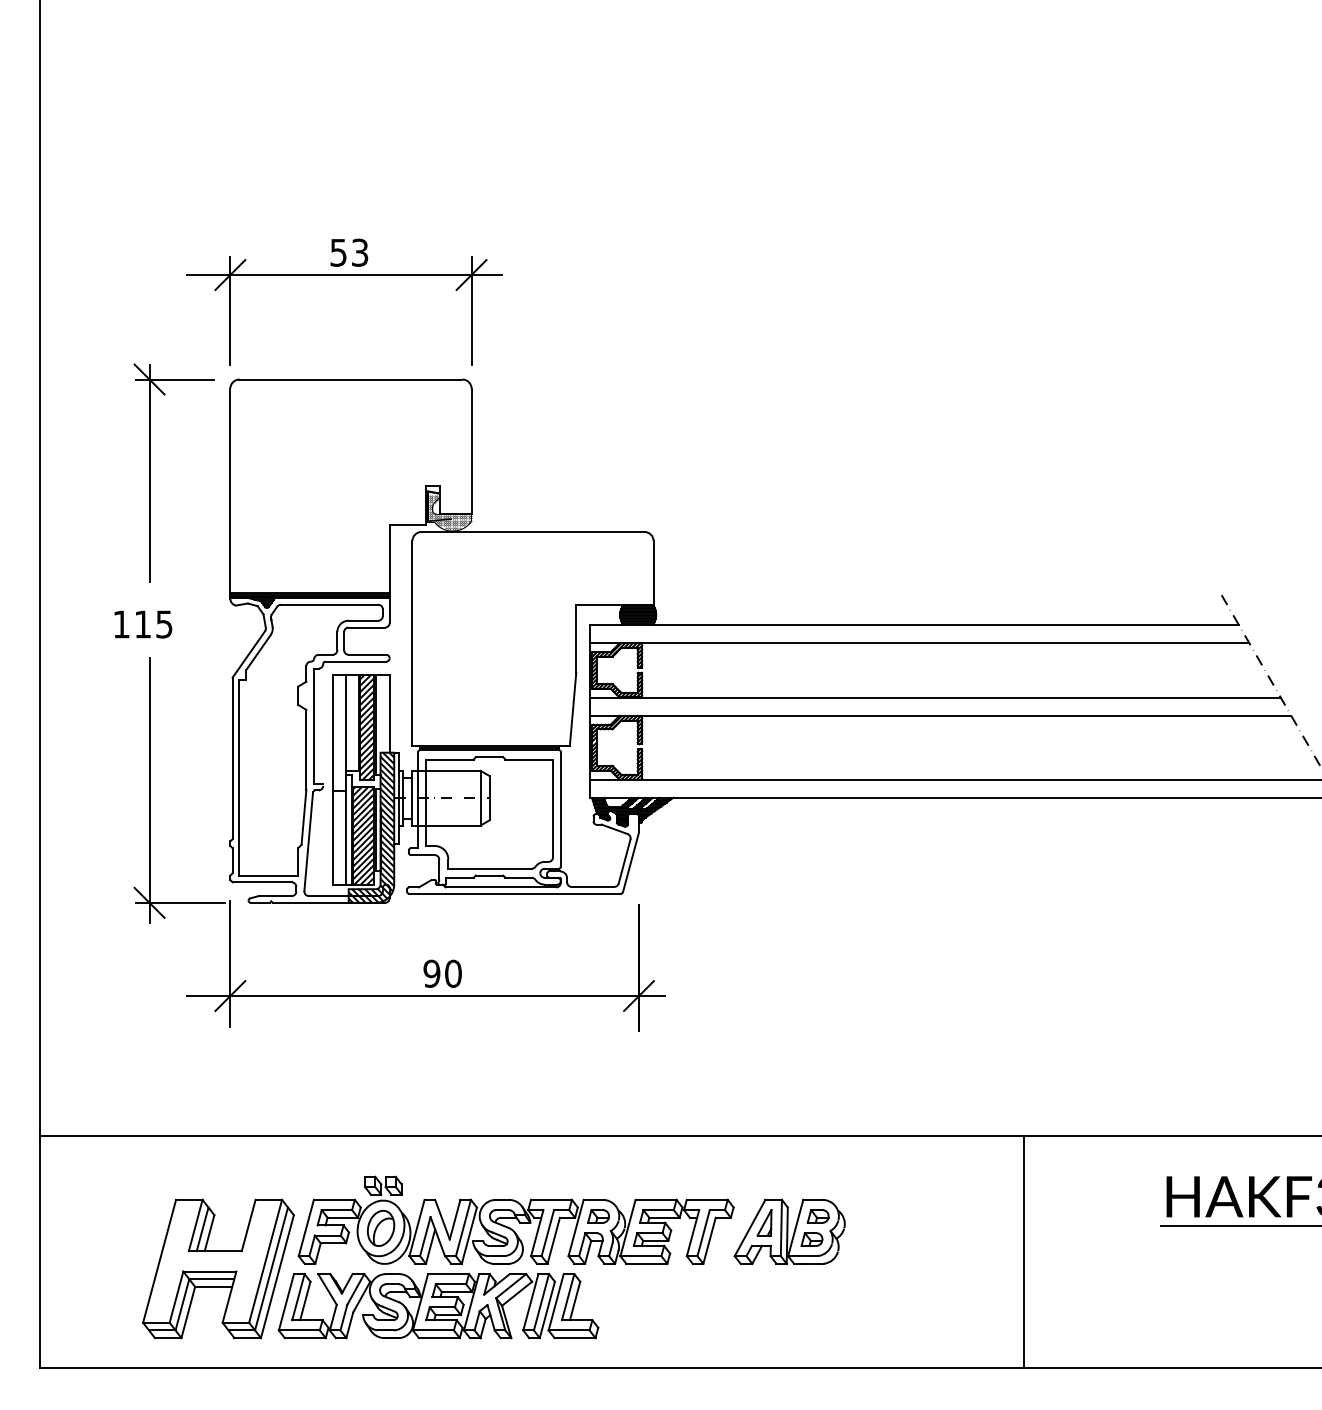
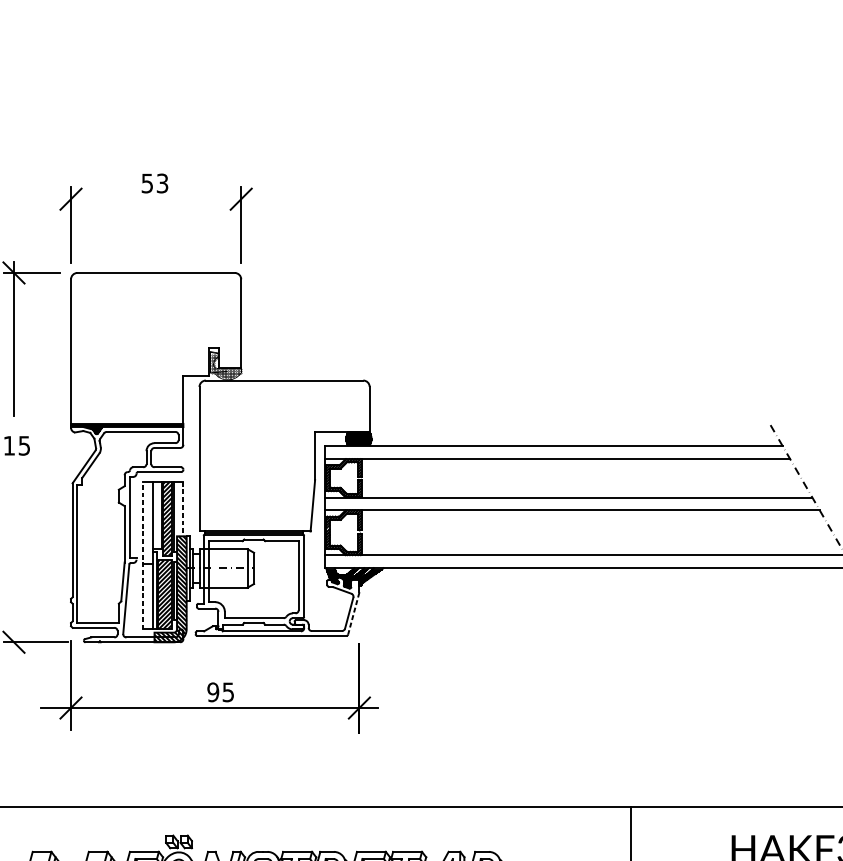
line: (344, 275) -> (151, 199), removed
line: (389, 714) -> (183, 509), solid -> dashed
line: (332, 780) -> (143, 555), solid -> dashed
line: (149, 789) -> (13, 562), removed
line: (631, 862) -> (354, 613), solid -> dashed
text: (453, 973) -> (228, 692), 90 -> 95

